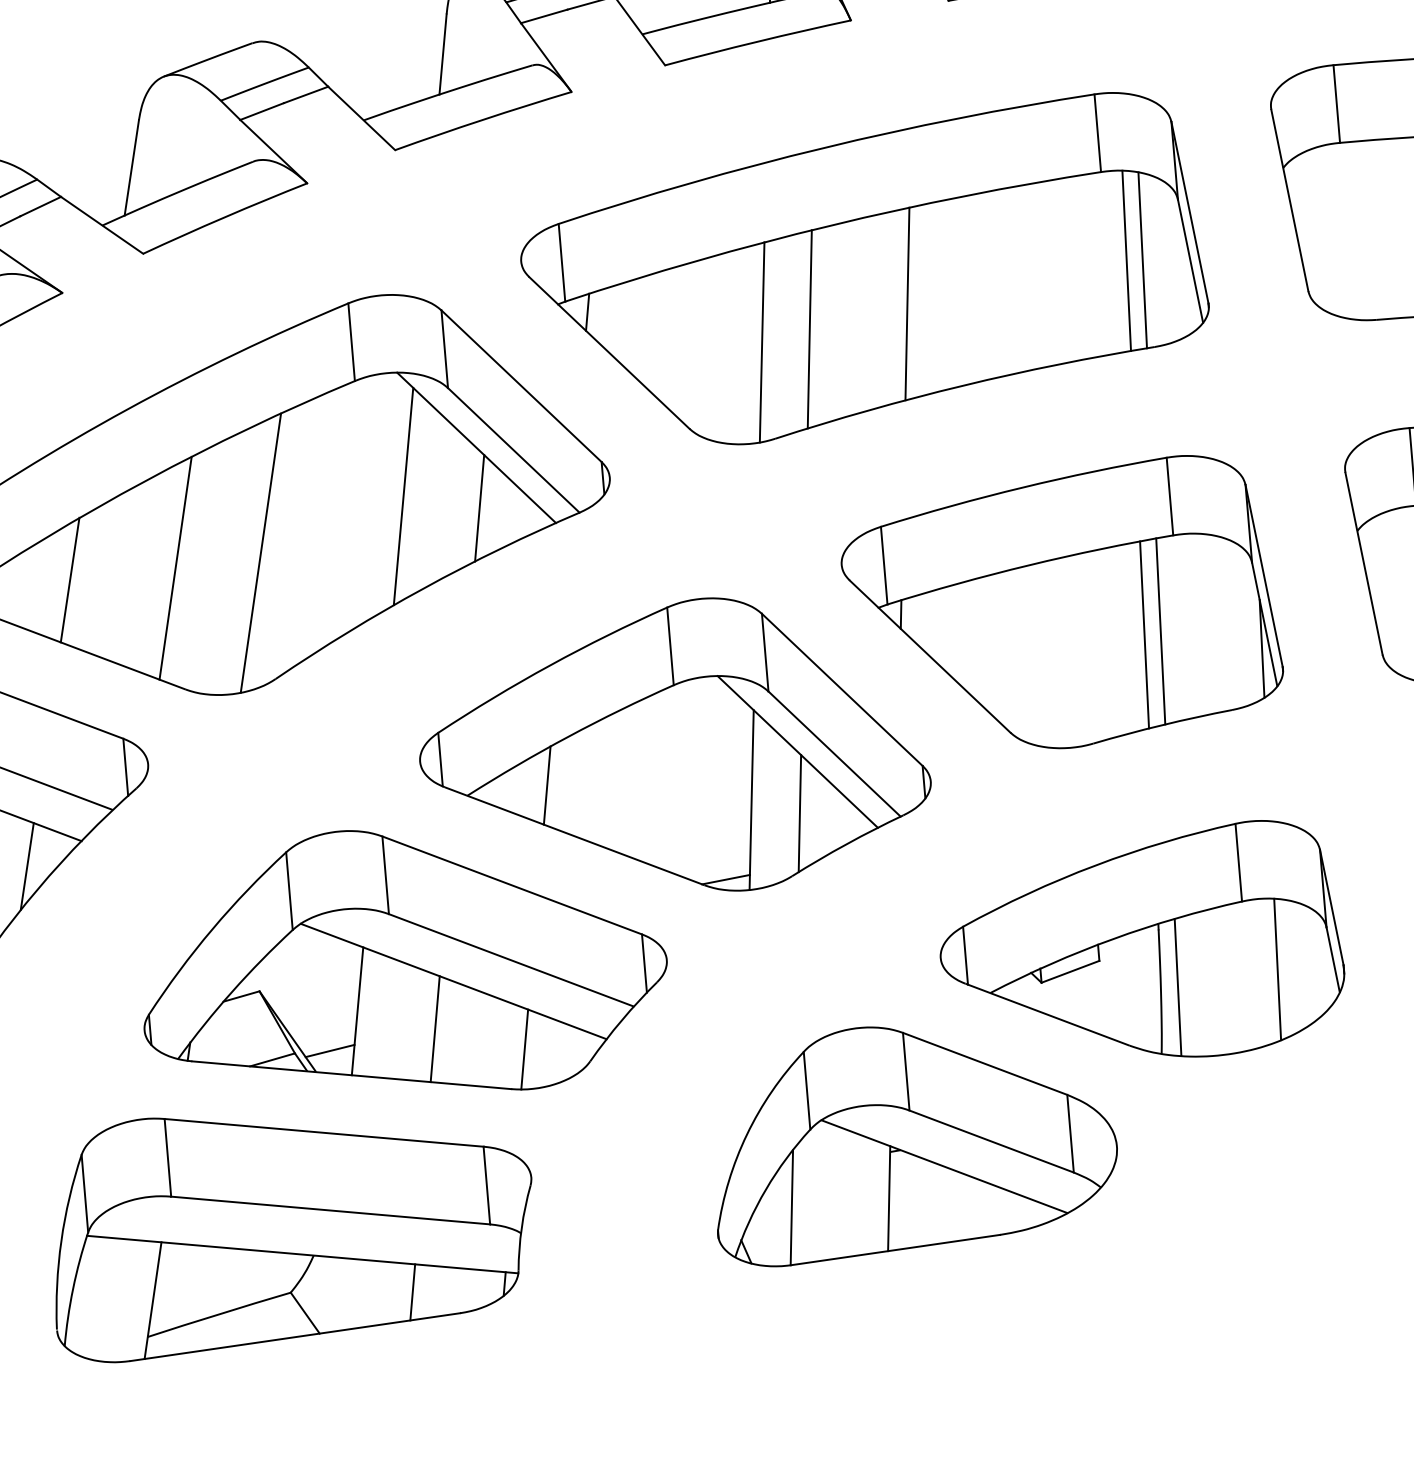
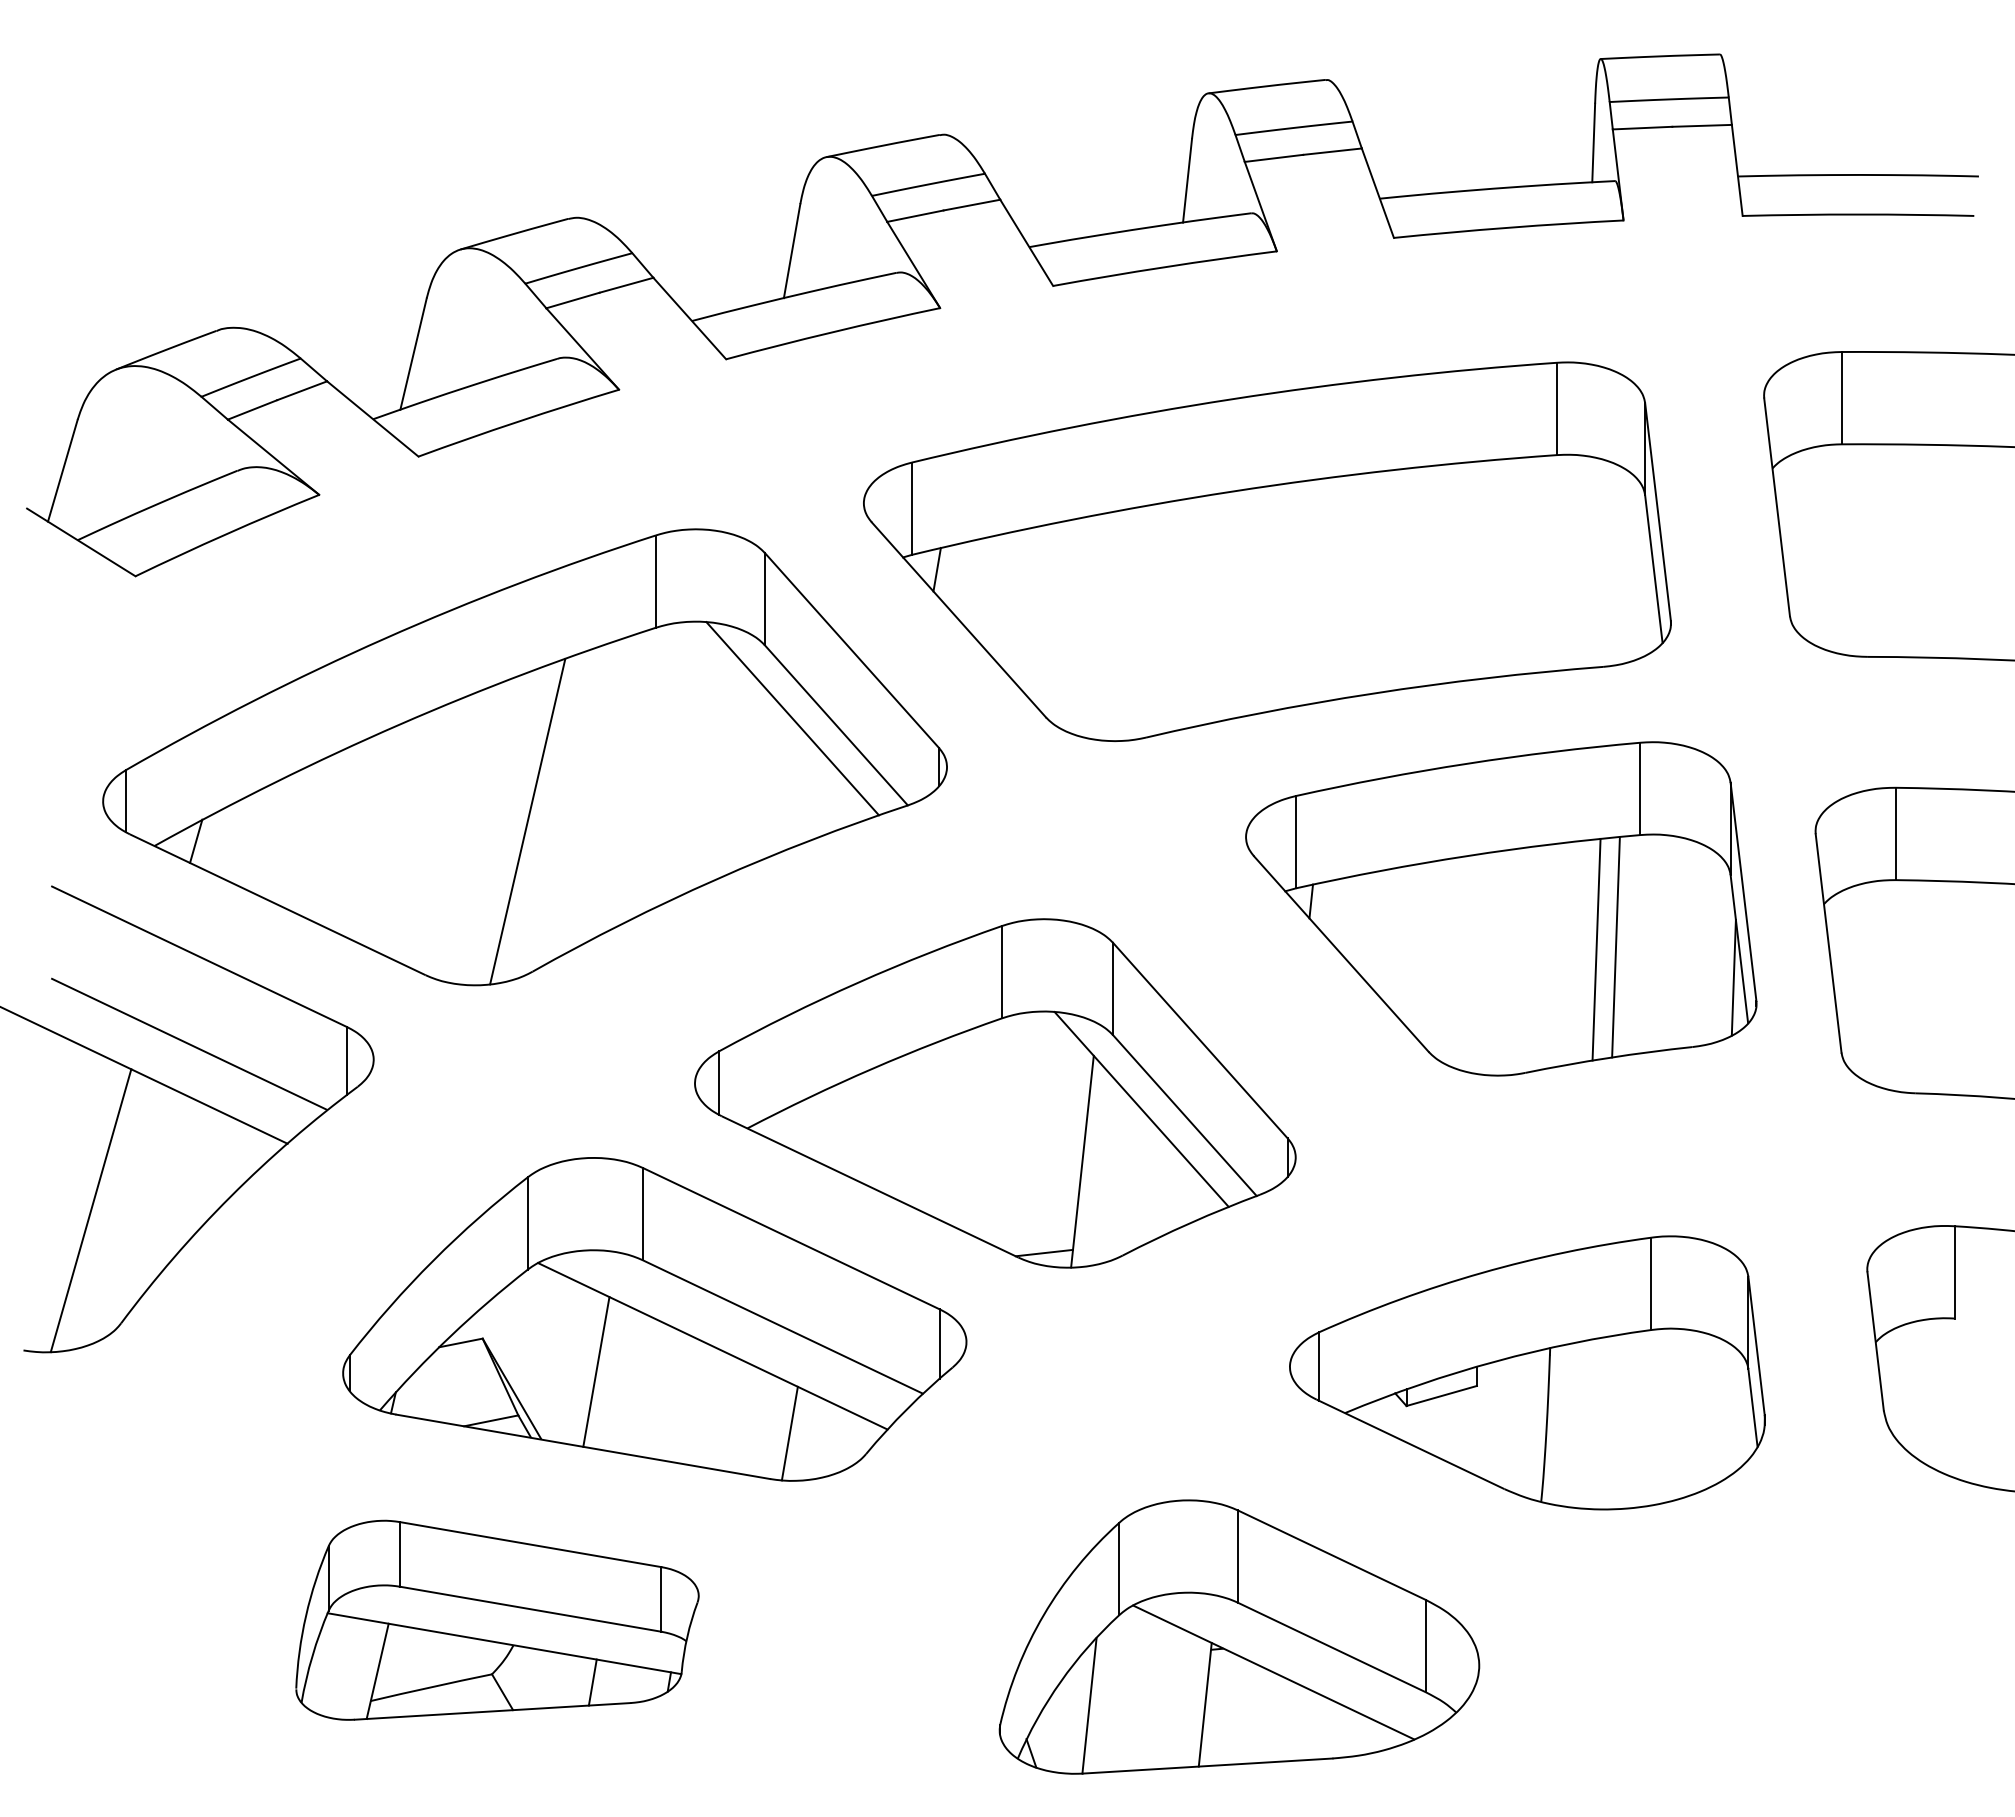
line: (1126, 260) -> (1578, 562), removed
line: (1142, 260) -> (1597, 563), removed
line: (907, 303) -> (1315, 591), removed
line: (809, 329) -> (1197, 611), removed
line: (761, 342) -> (1139, 622), removed
line: (403, 496) -> (701, 768), removed
line: (478, 507) -> (789, 789), removed
line: (175, 567) -> (425, 830), removed
line: (69, 580) -> (299, 834), removed
part: (1061, 606) -> (1501, 908), moved
line: (547, 785) -> (842, 1124), removed
line: (799, 813) -> (1137, 1182), removed
line: (26, 865) -> (220, 1167), removed
line: (1277, 969) -> (1686, 1413), removed
line: (1178, 987) -> (1567, 1425), removed
line: (434, 1029) -> (685, 1400), removed
line: (329, 1050) -> (559, 1415), removed
part: (913, 1138) -> (1239, 1636), moved
part: (291, 1227) -> (497, 1620), size x0.7

